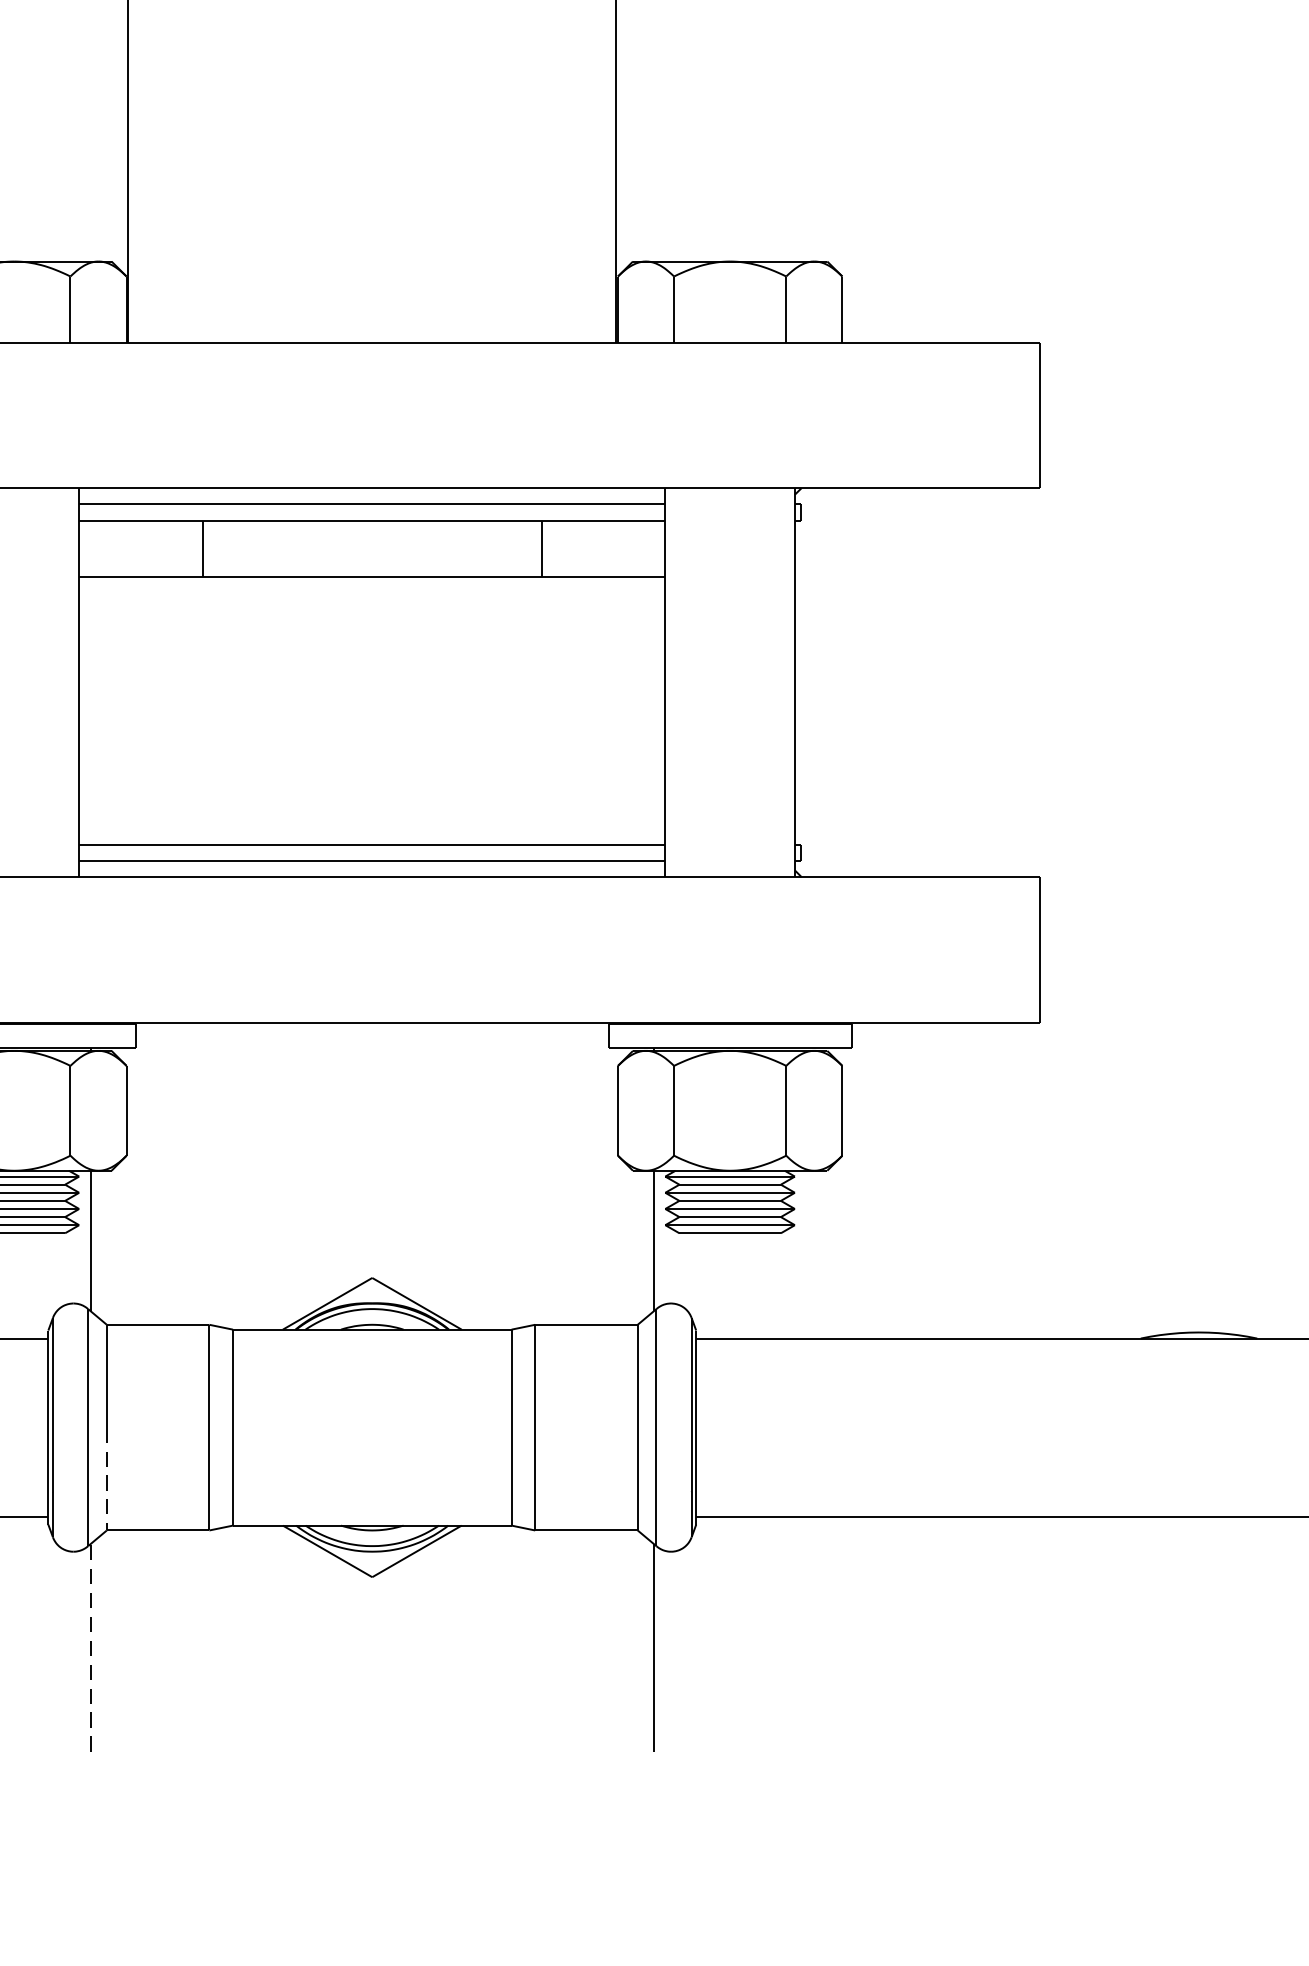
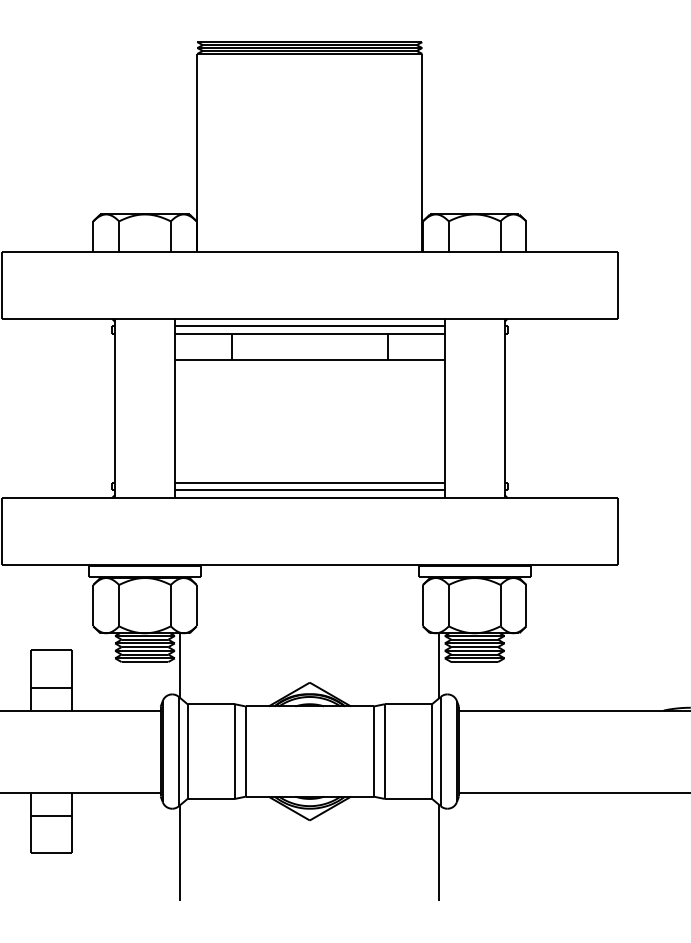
line: (106, 1479) -> (187, 775), dashed -> solid
line: (91, 1646) -> (180, 852), dashed -> solid

